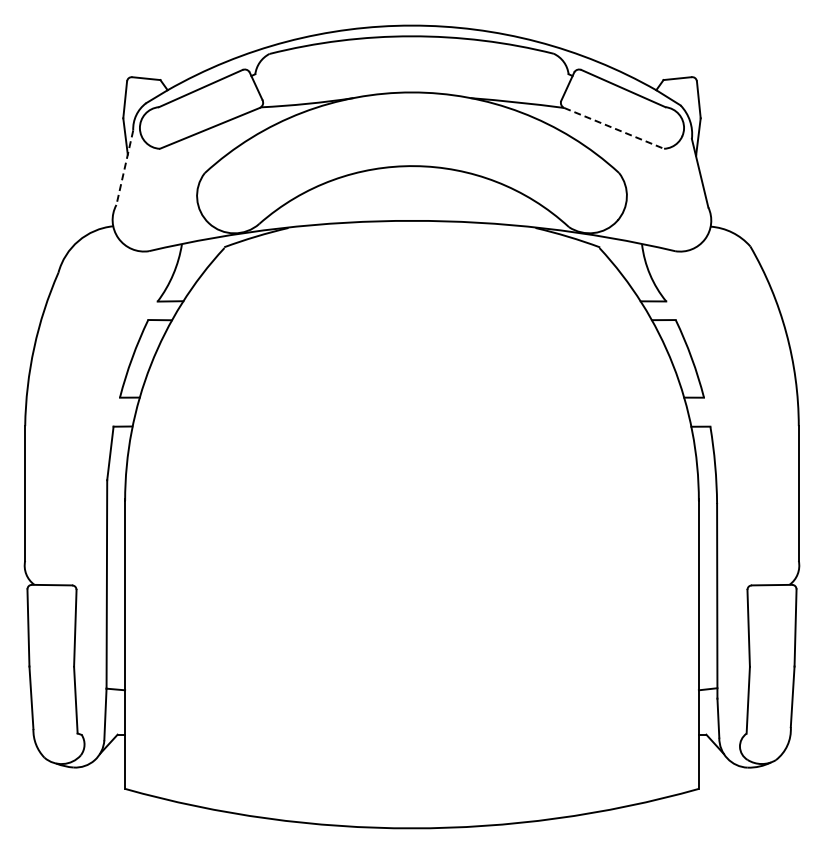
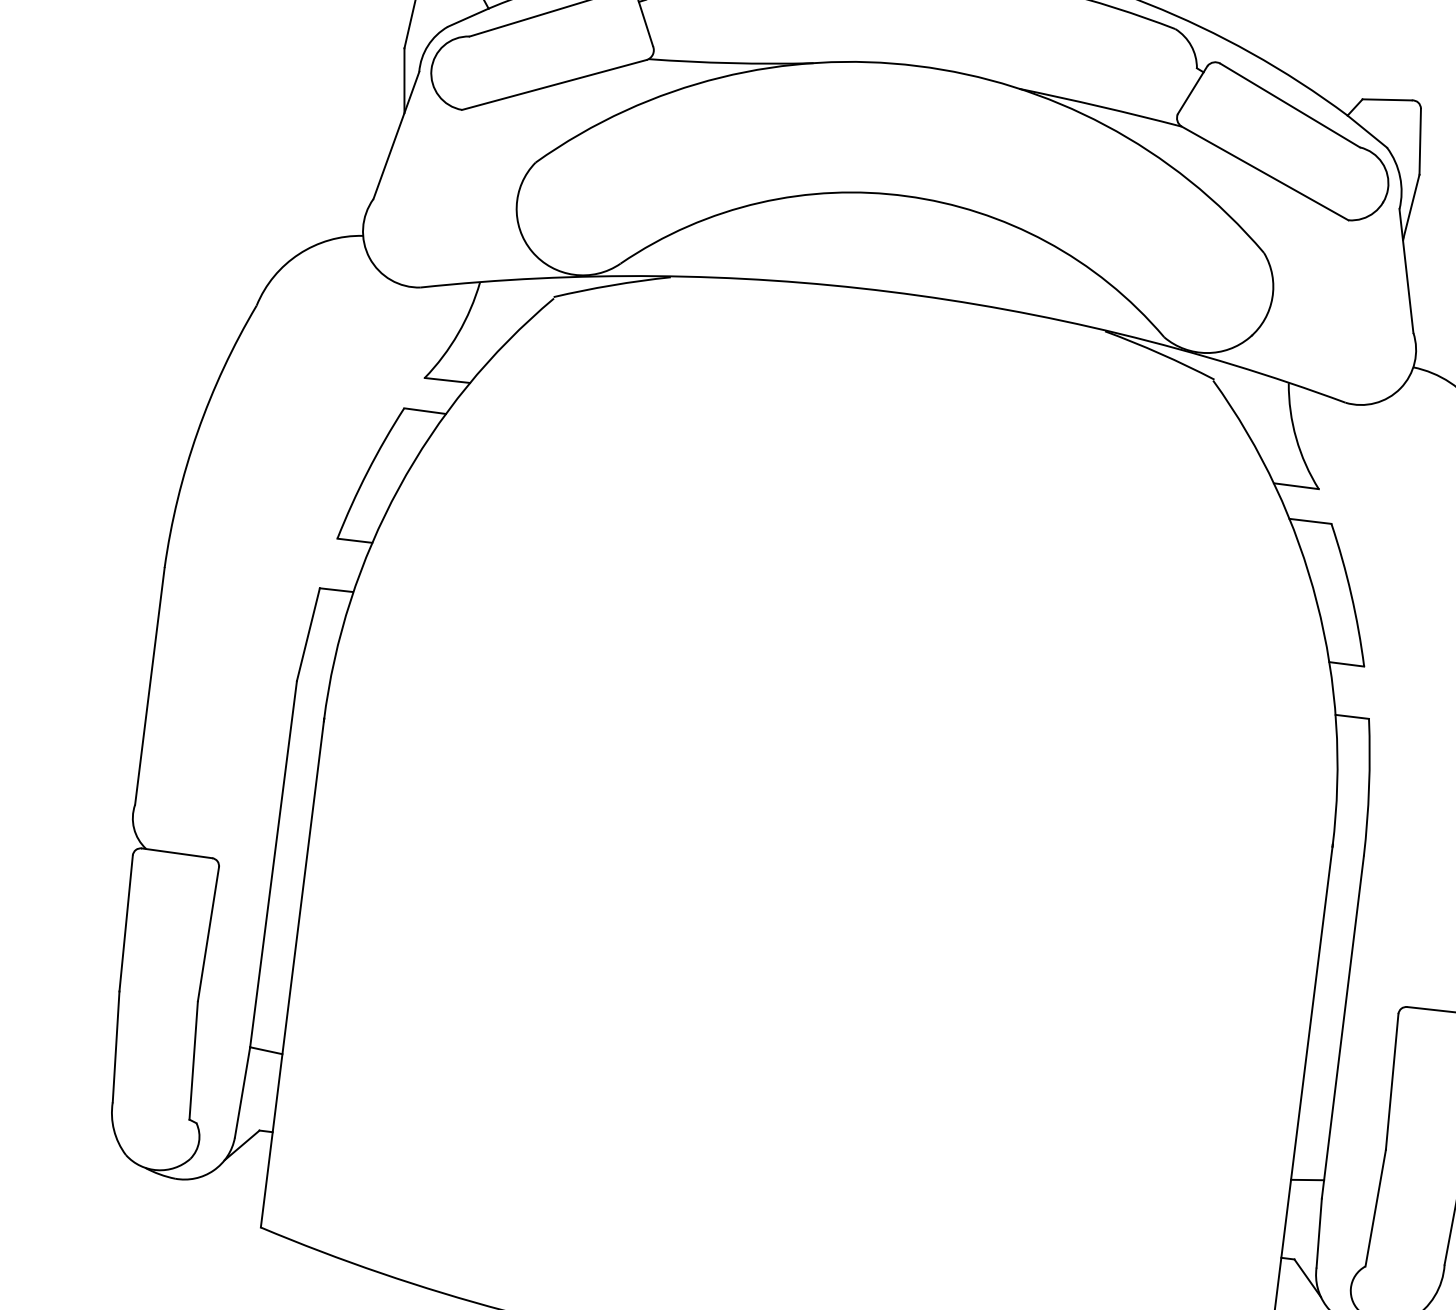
line: (614, 128) -> (1265, 173), dashed -> solid
line: (124, 168) -> (395, 136), dashed -> solid

